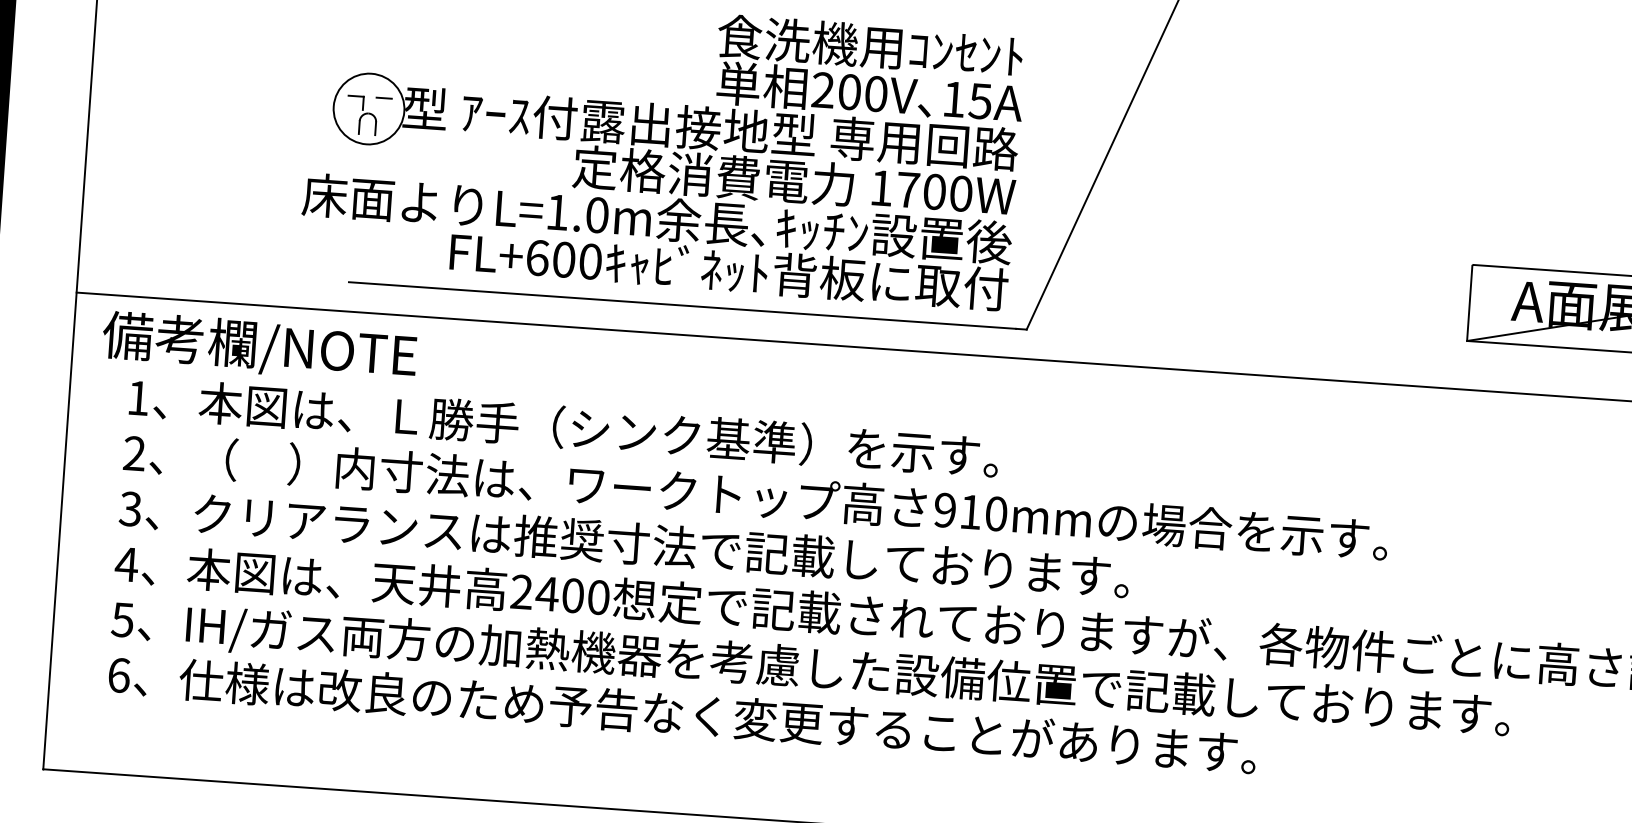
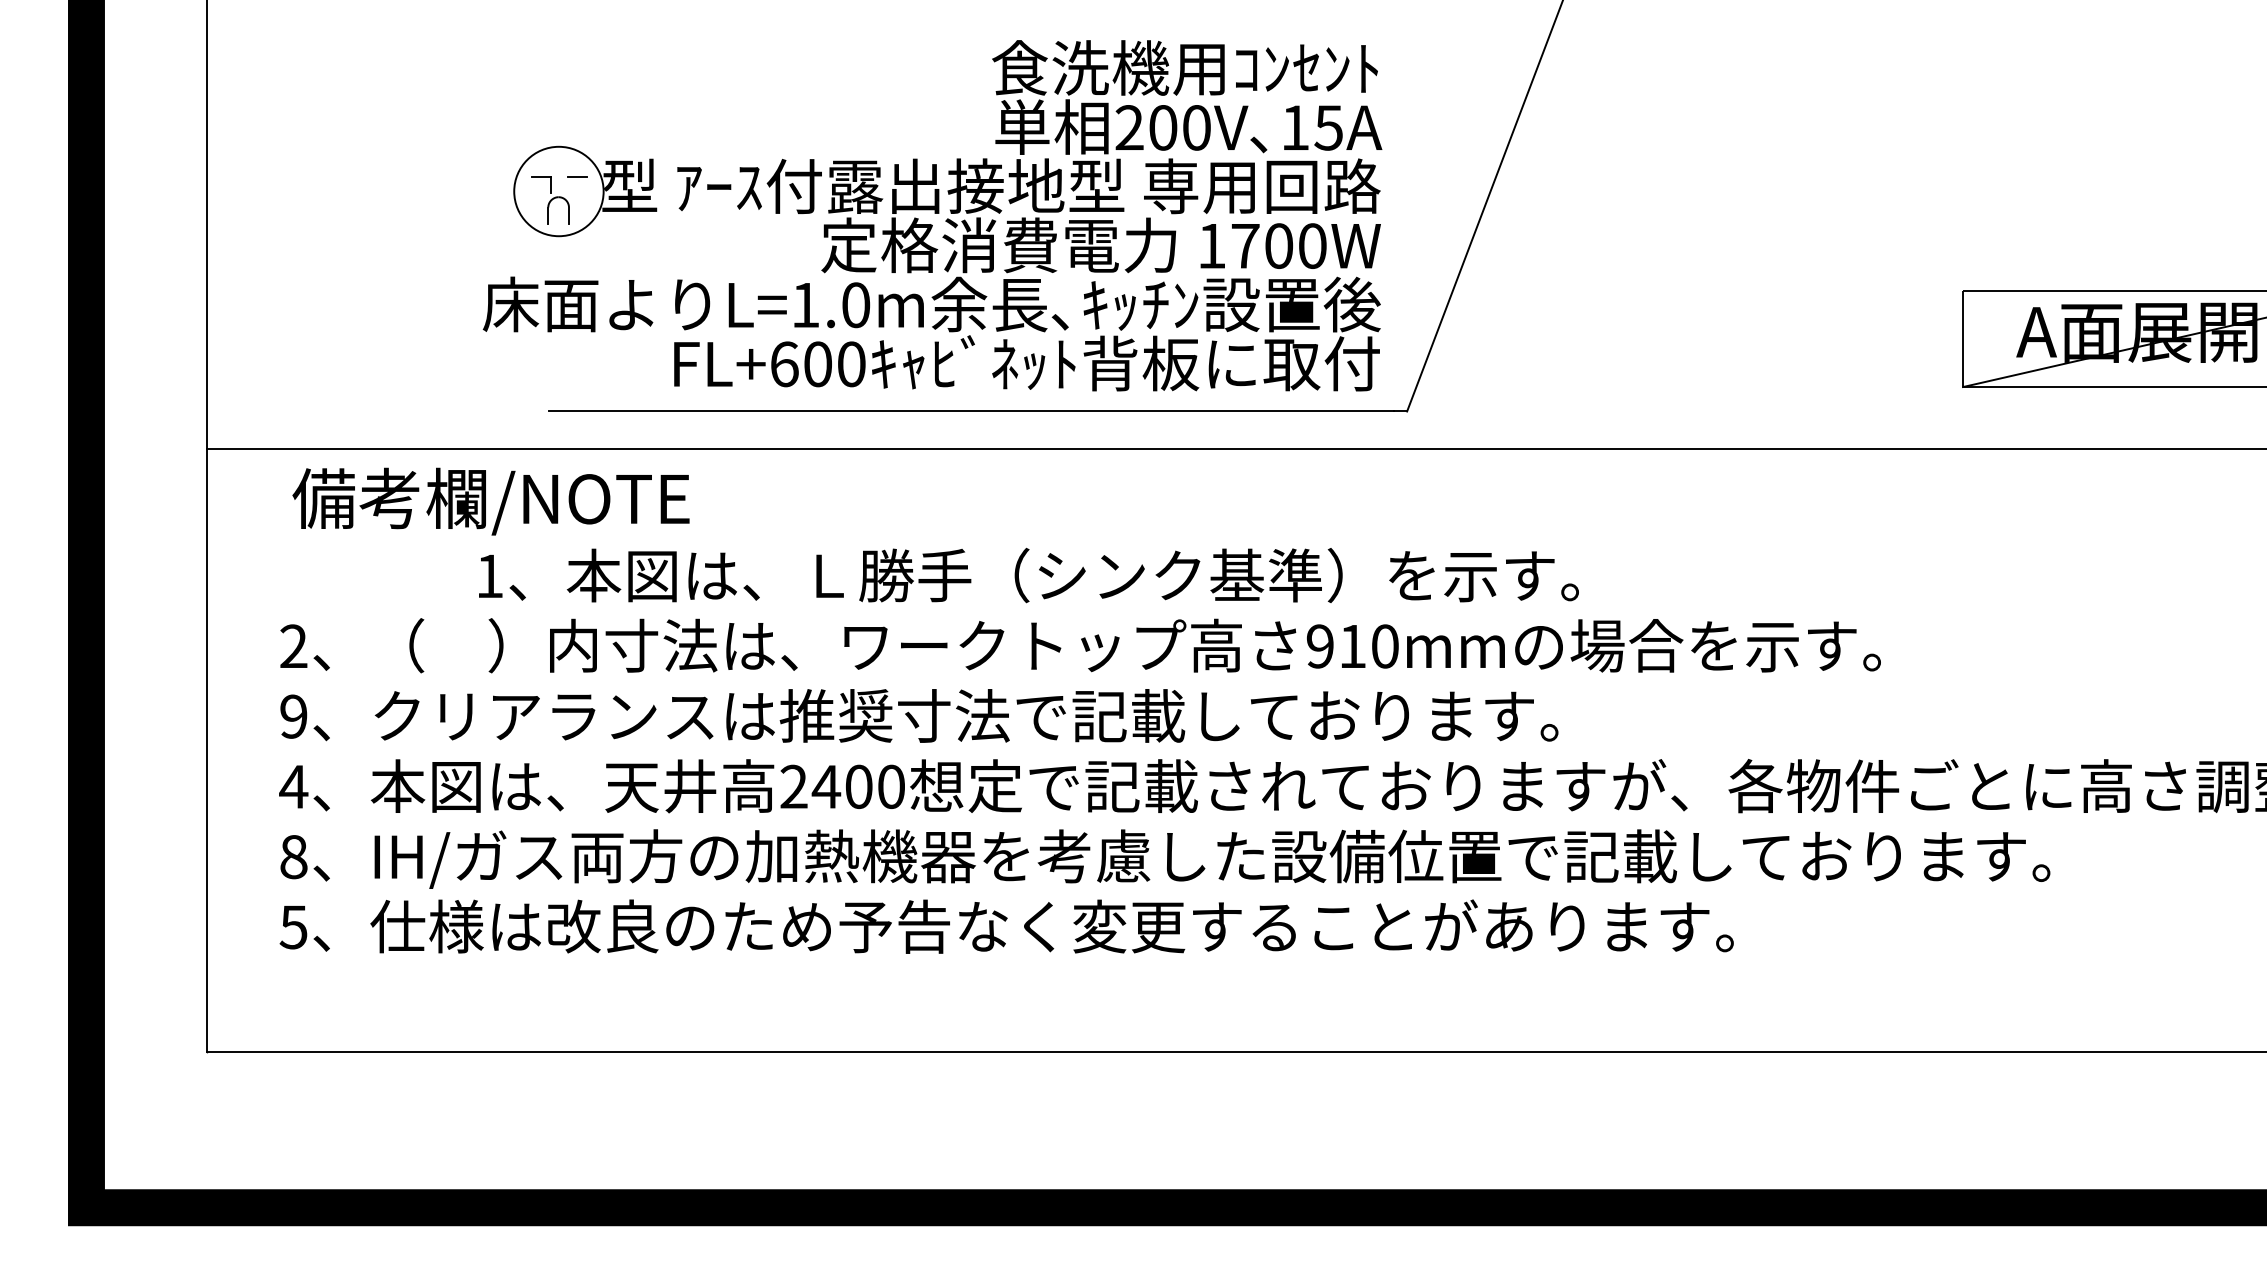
text: (259, 347) -> (490, 501), moved
text: (563, 427) -> (1028, 575), moved
text: (130, 508) -> (293, 716), 3 -> 9
text: (122, 620) -> (293, 857), 5 -> 8
text: (118, 675) -> (293, 927), 6 -> 5

